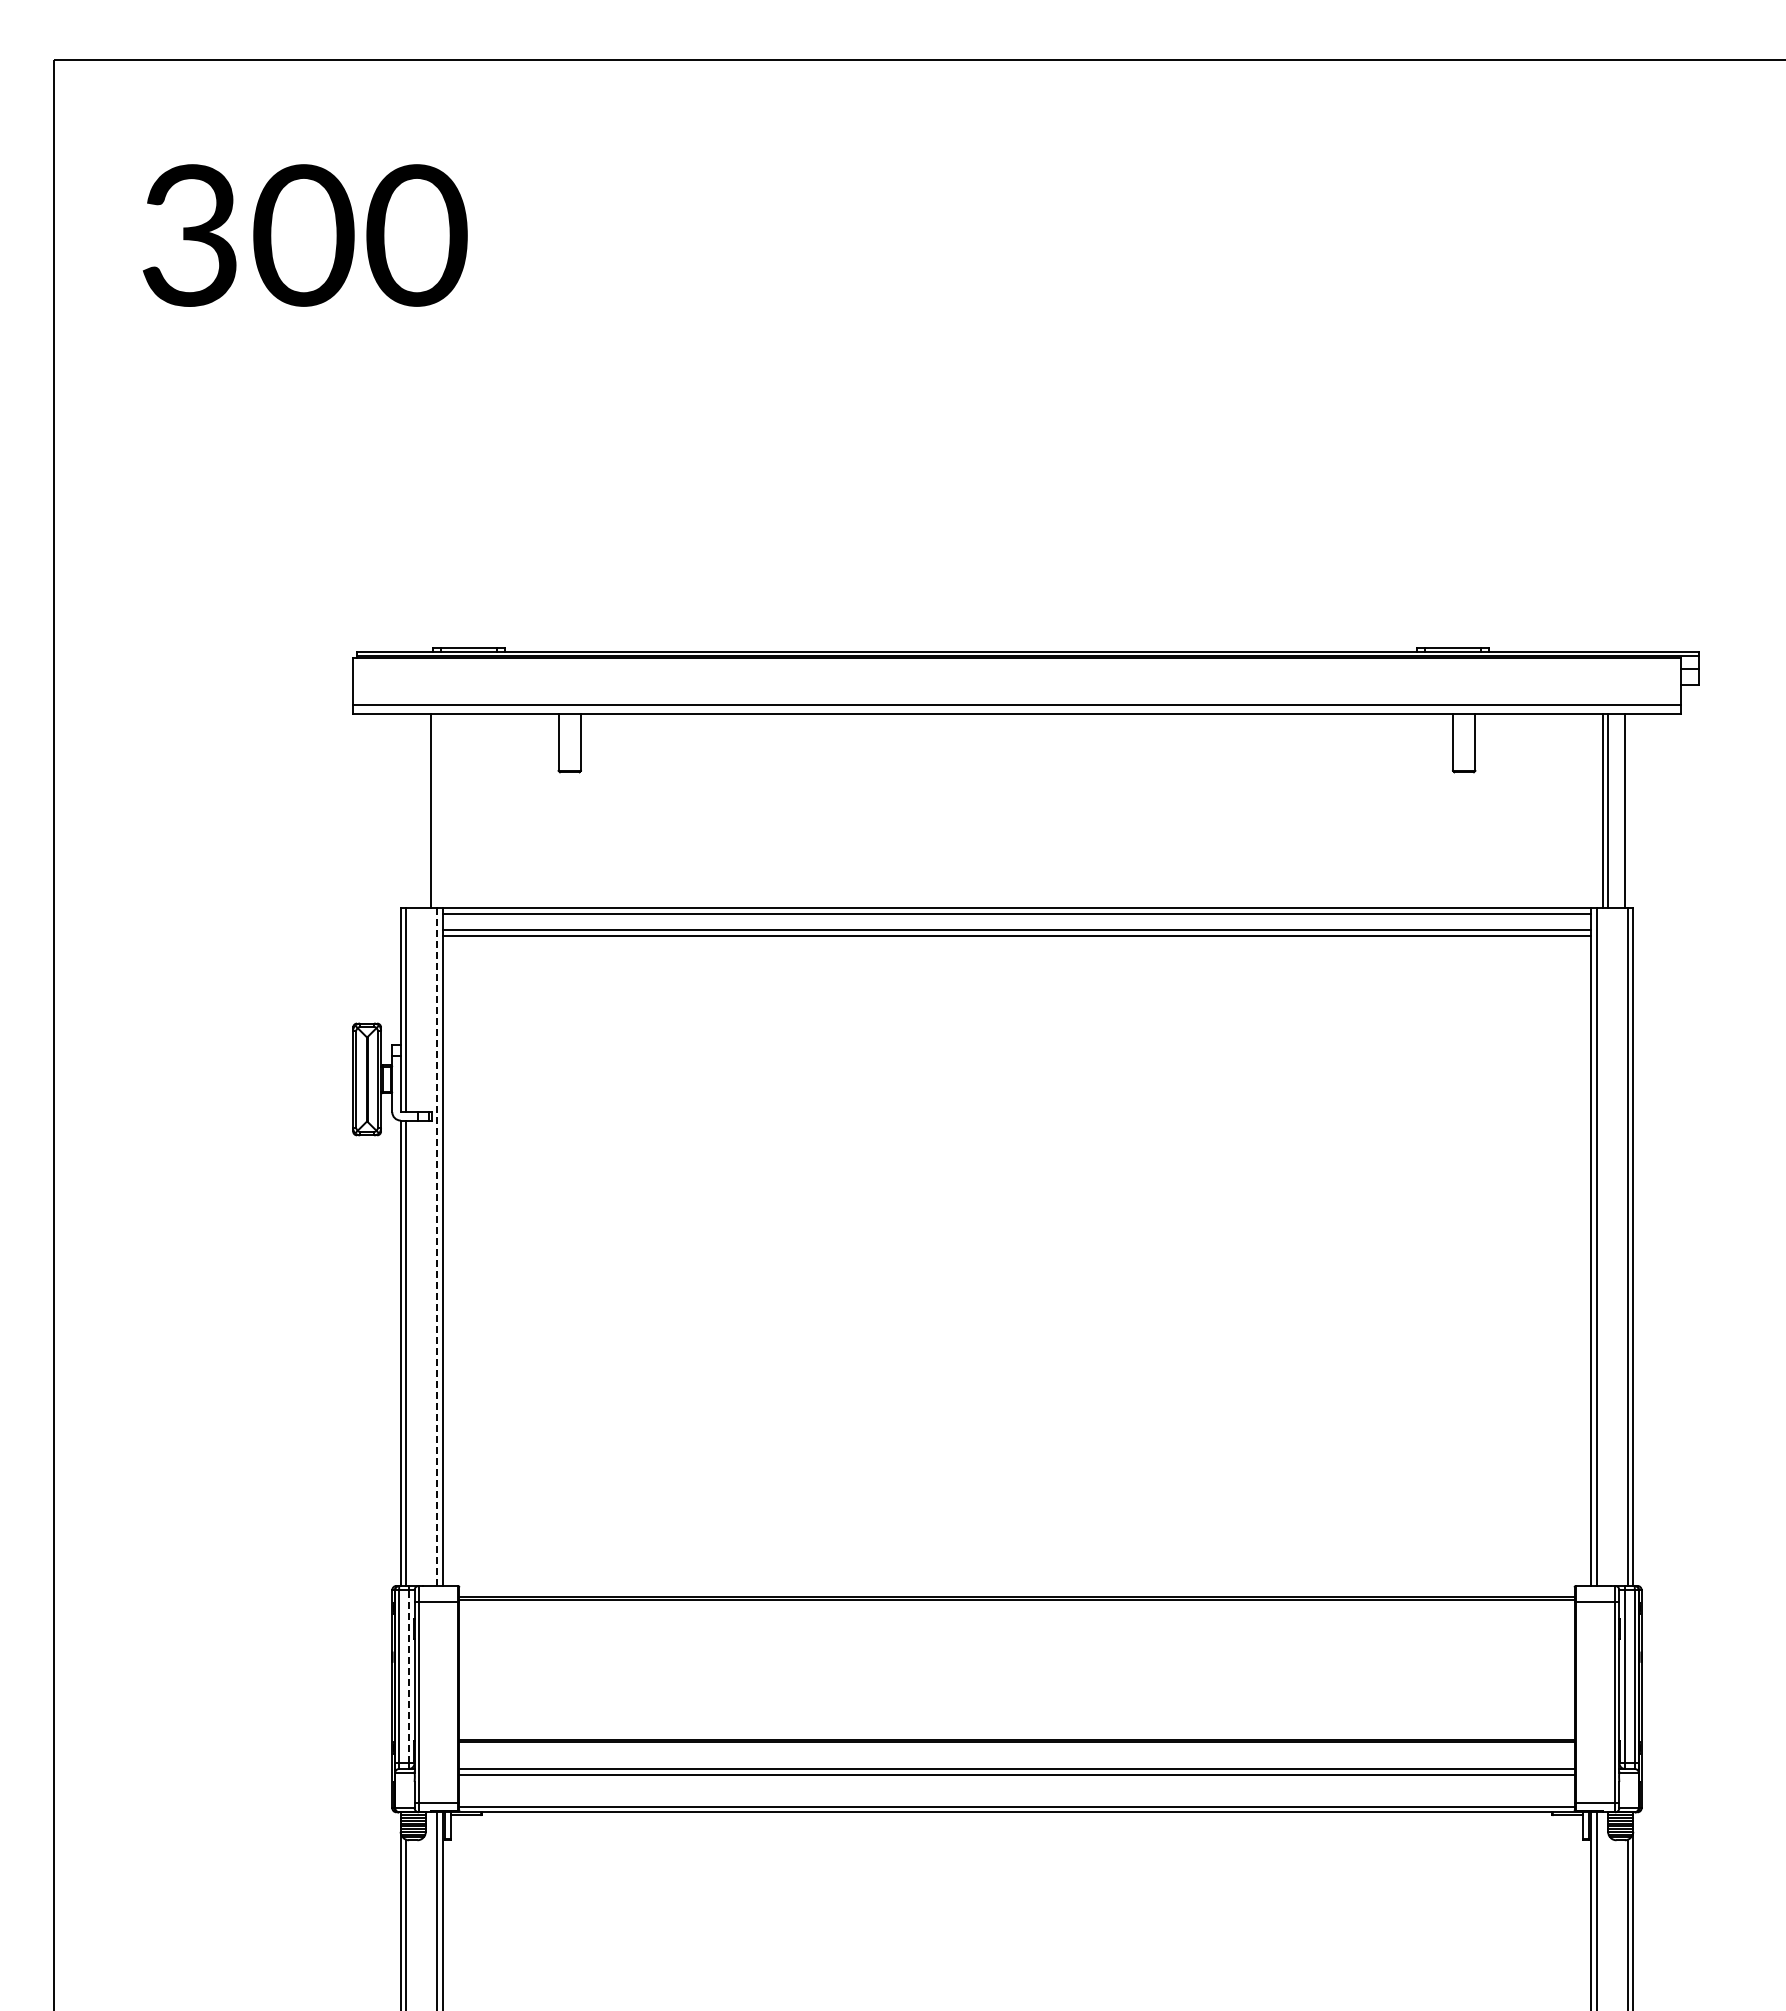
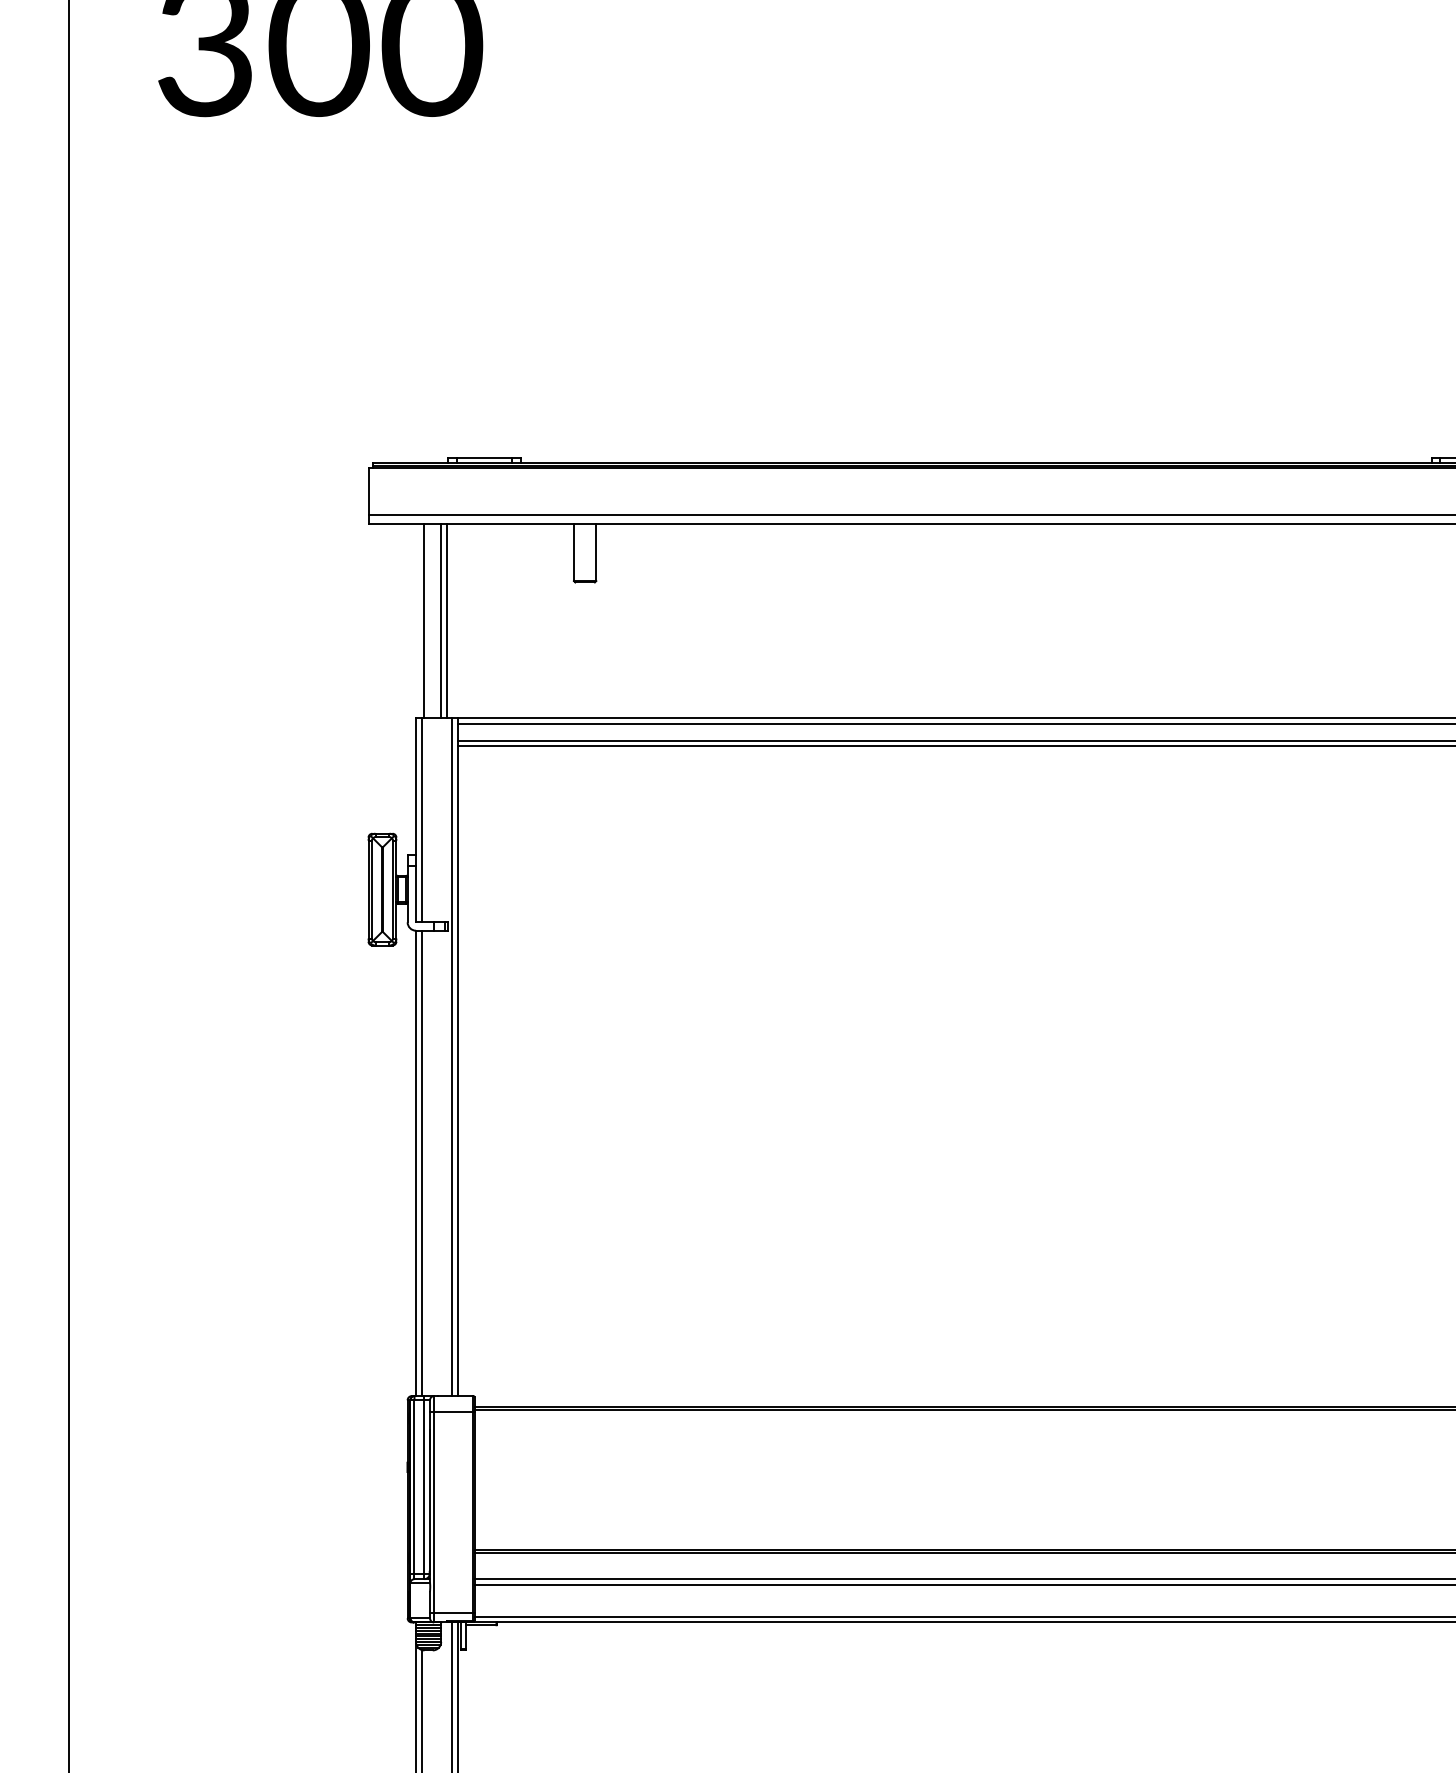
line: (409, 810) -> (424, 620), added
line: (425, 810) -> (440, 620), added
line: (437, 1247) -> (452, 1057), dashed -> solid
line: (409, 1676) -> (424, 1486), dashed -> solid

